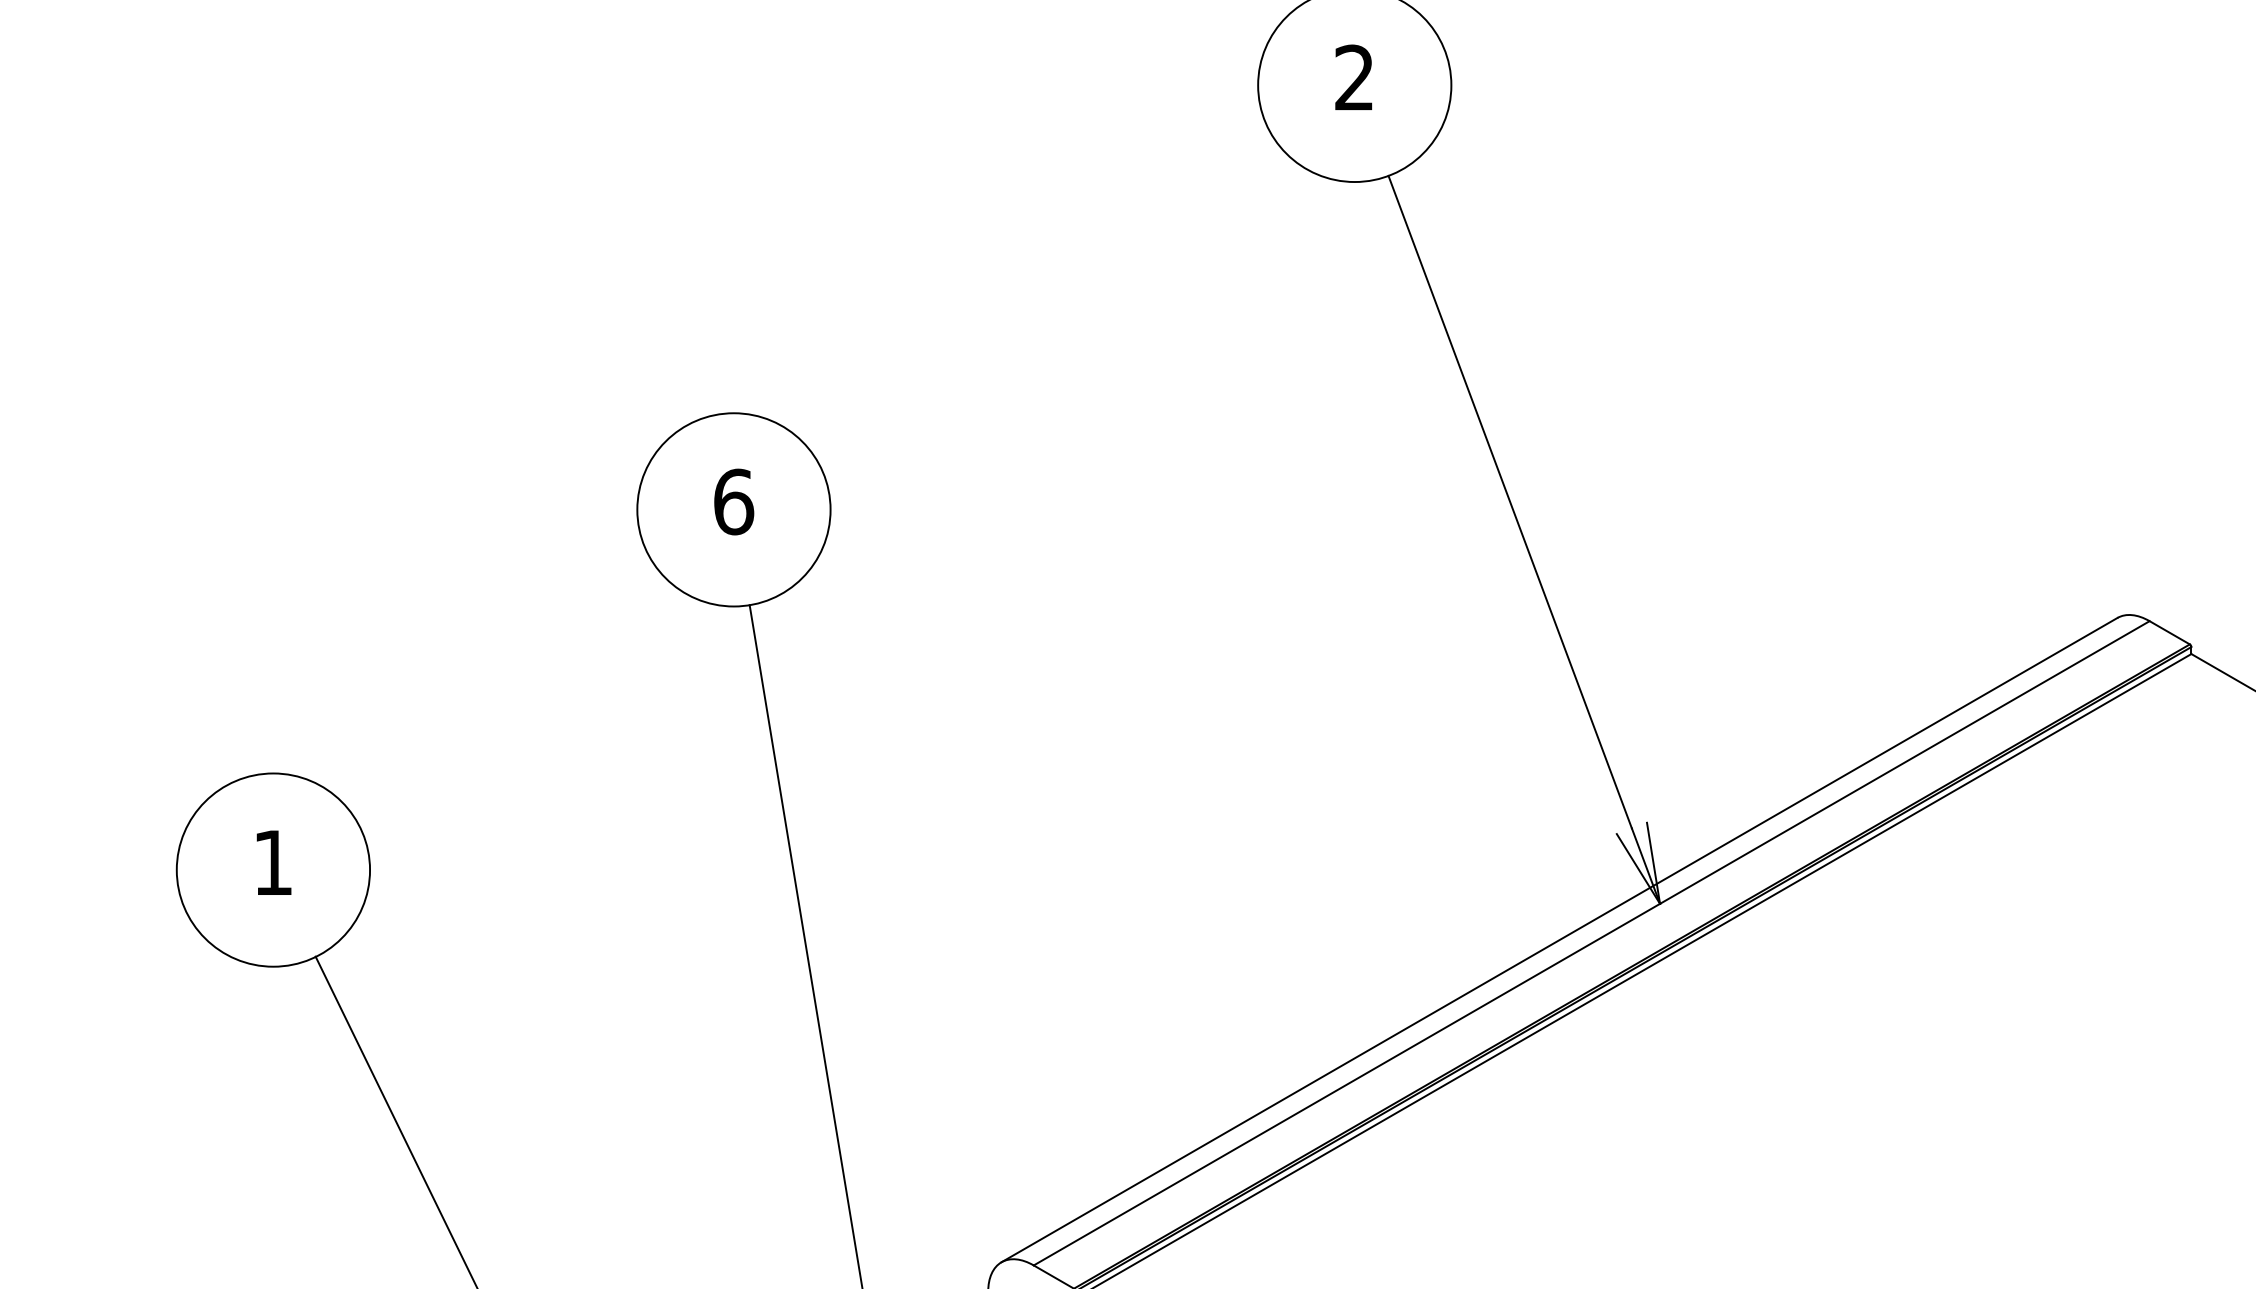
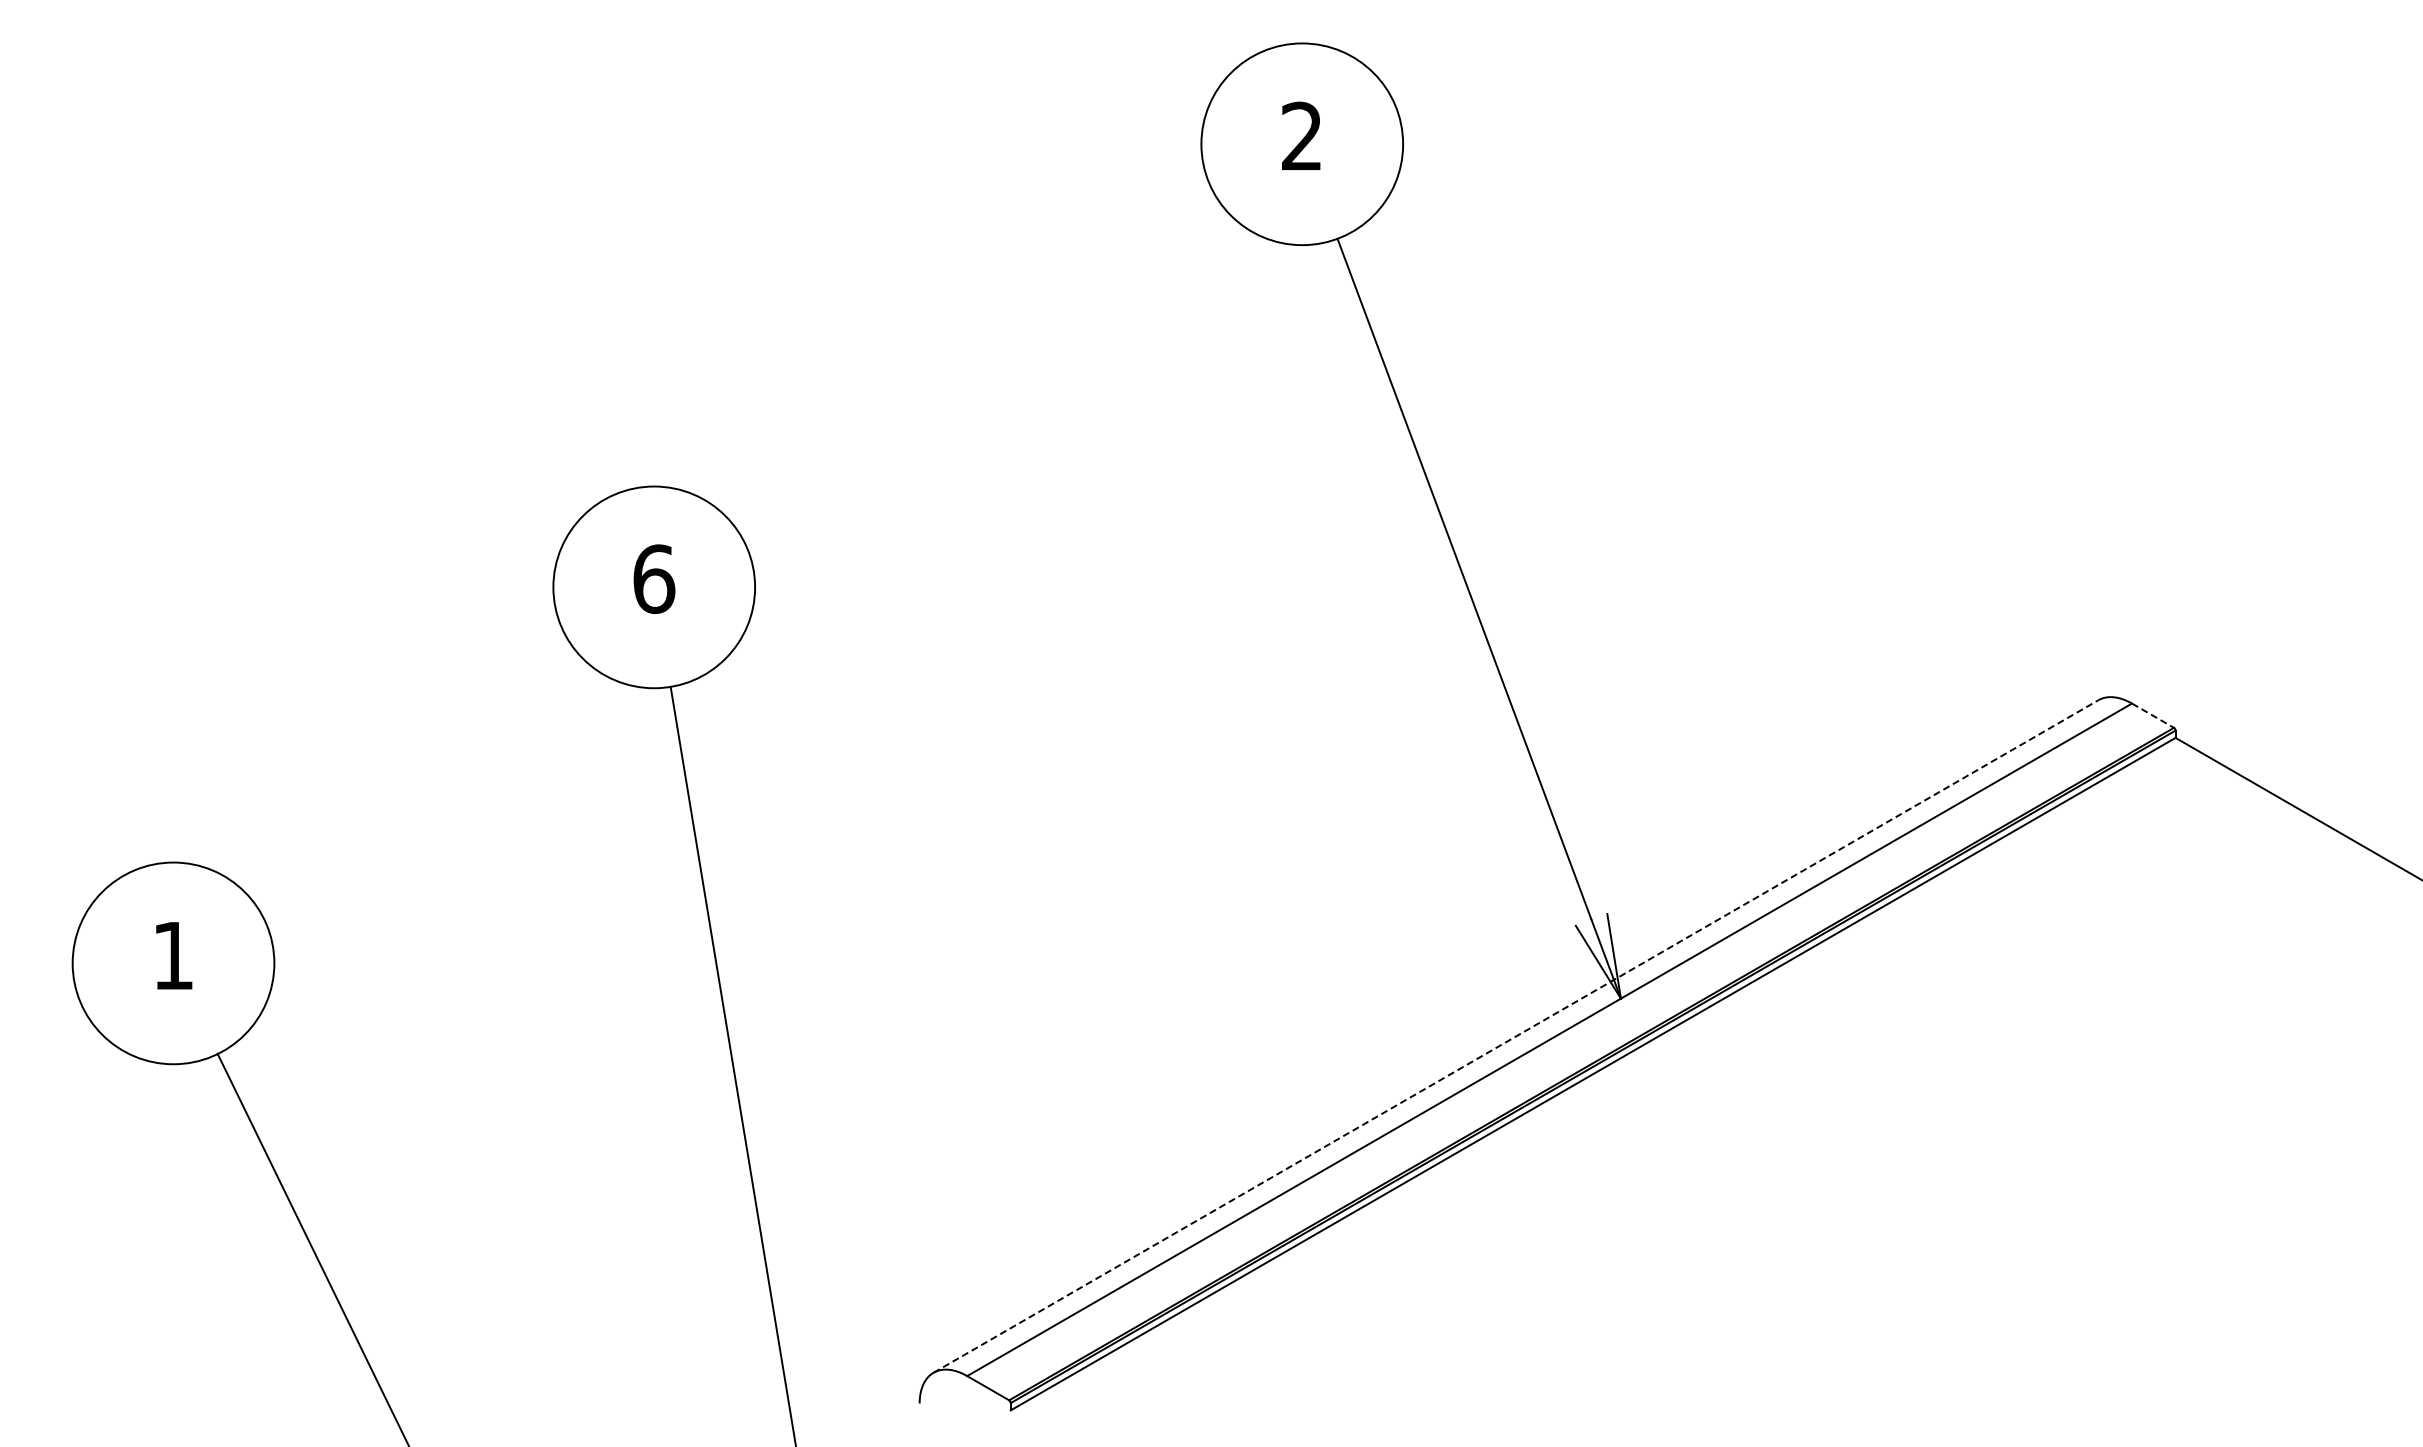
line: (2170, 632) -> (2153, 715), solid -> dashed
line: (1559, 940) -> (1516, 1036), solid -> dashed

